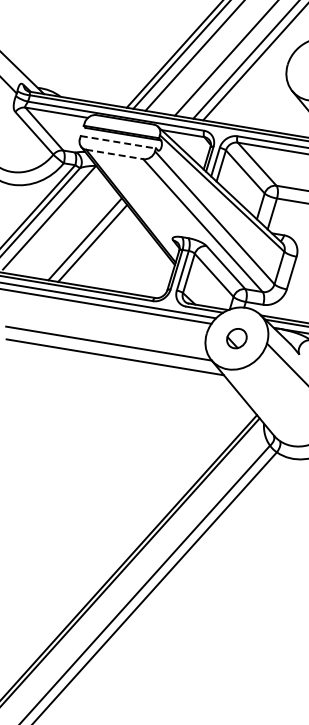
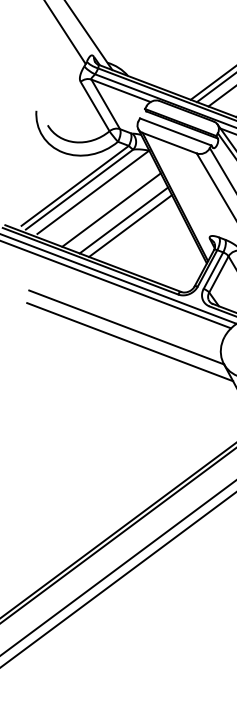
line: (118, 142) -> (175, 132), dashed -> solid
line: (114, 154) -> (169, 143), dashed -> solid
line: (70, 231) -> (111, 209), added

